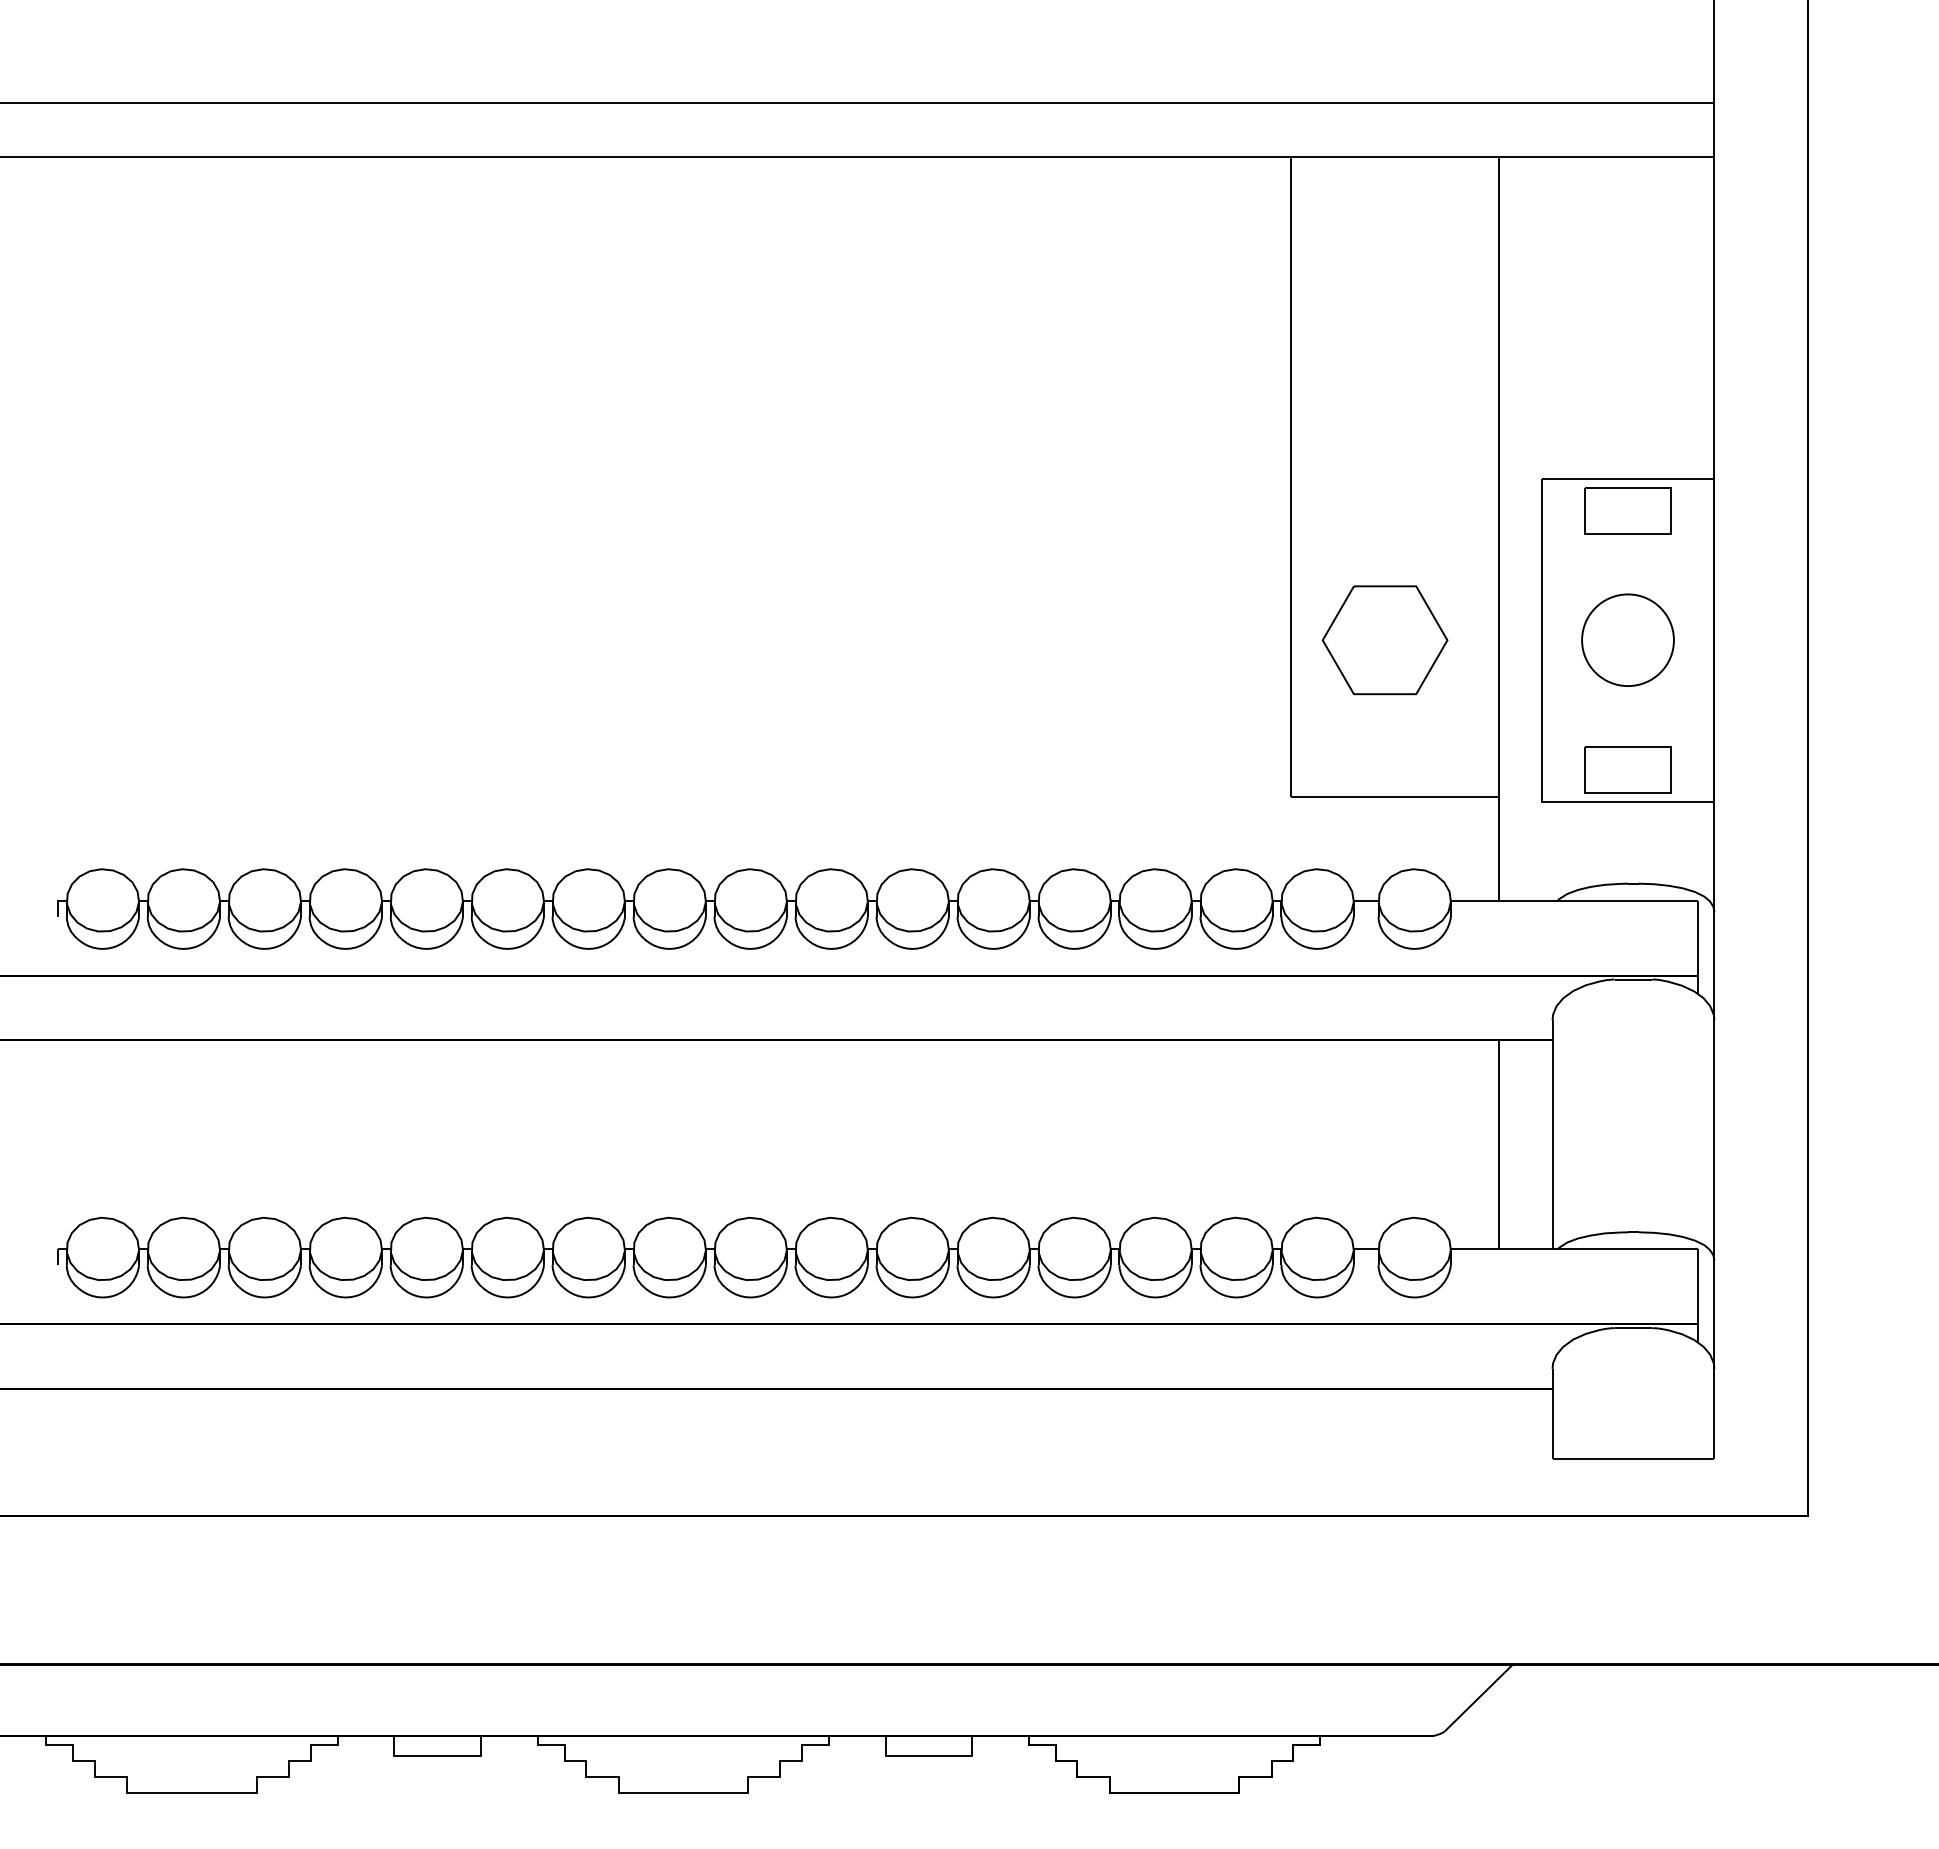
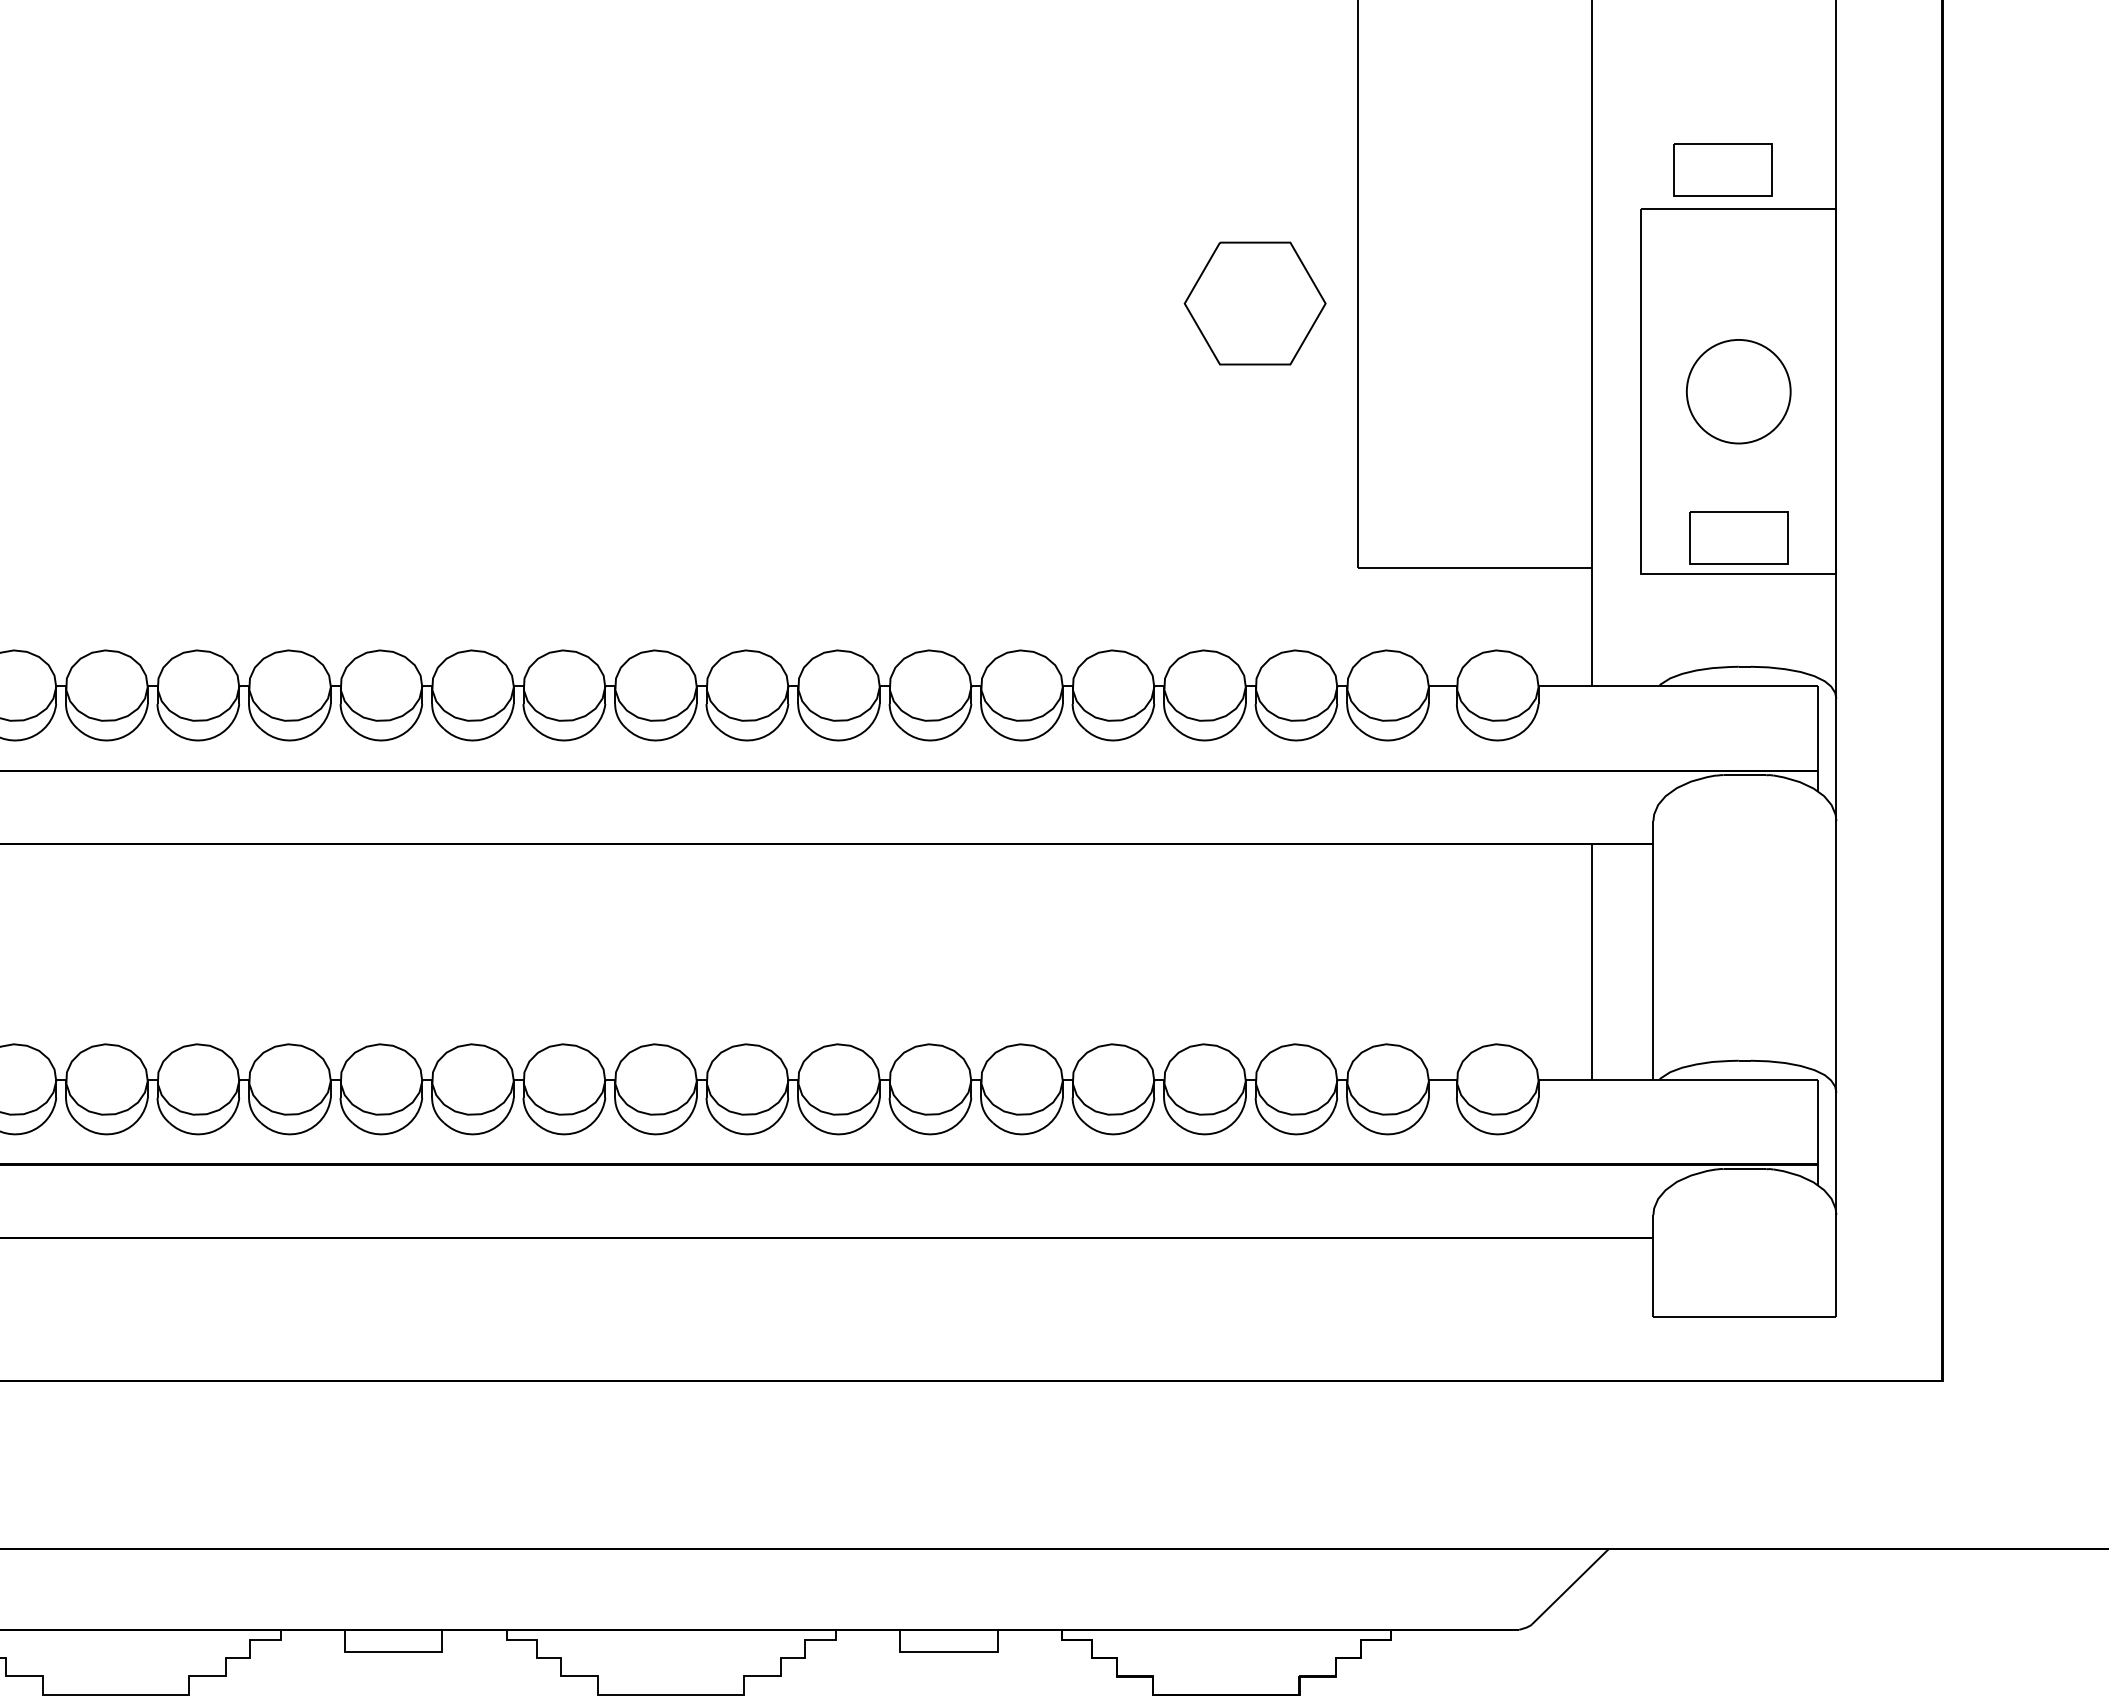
part: (1627, 510) -> (1722, 169), moved
part: (1384, 640) -> (1254, 303), moved

